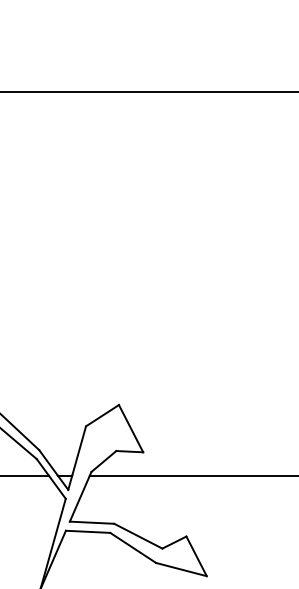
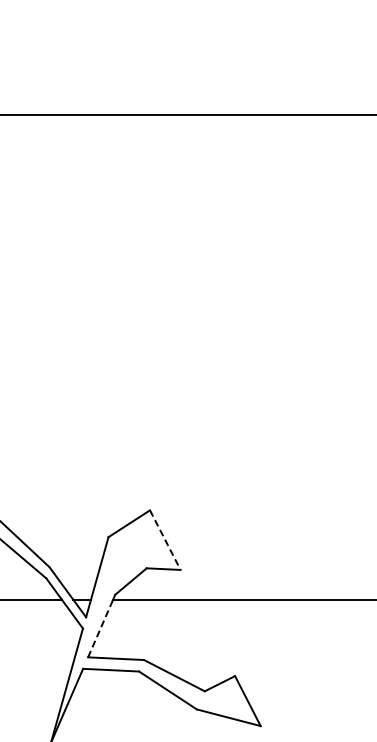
line: (131, 428) -> (165, 540), solid -> dashed
line: (79, 498) -> (100, 628), solid -> dashed

